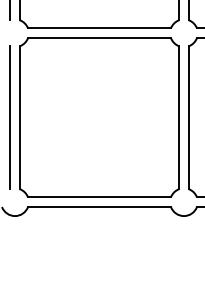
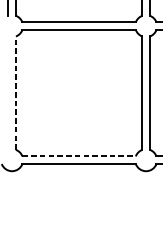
line: (10, 117) -> (8, 93), removed
line: (19, 117) -> (15, 93), solid -> dashed
line: (100, 197) -> (79, 156), solid -> dashed

